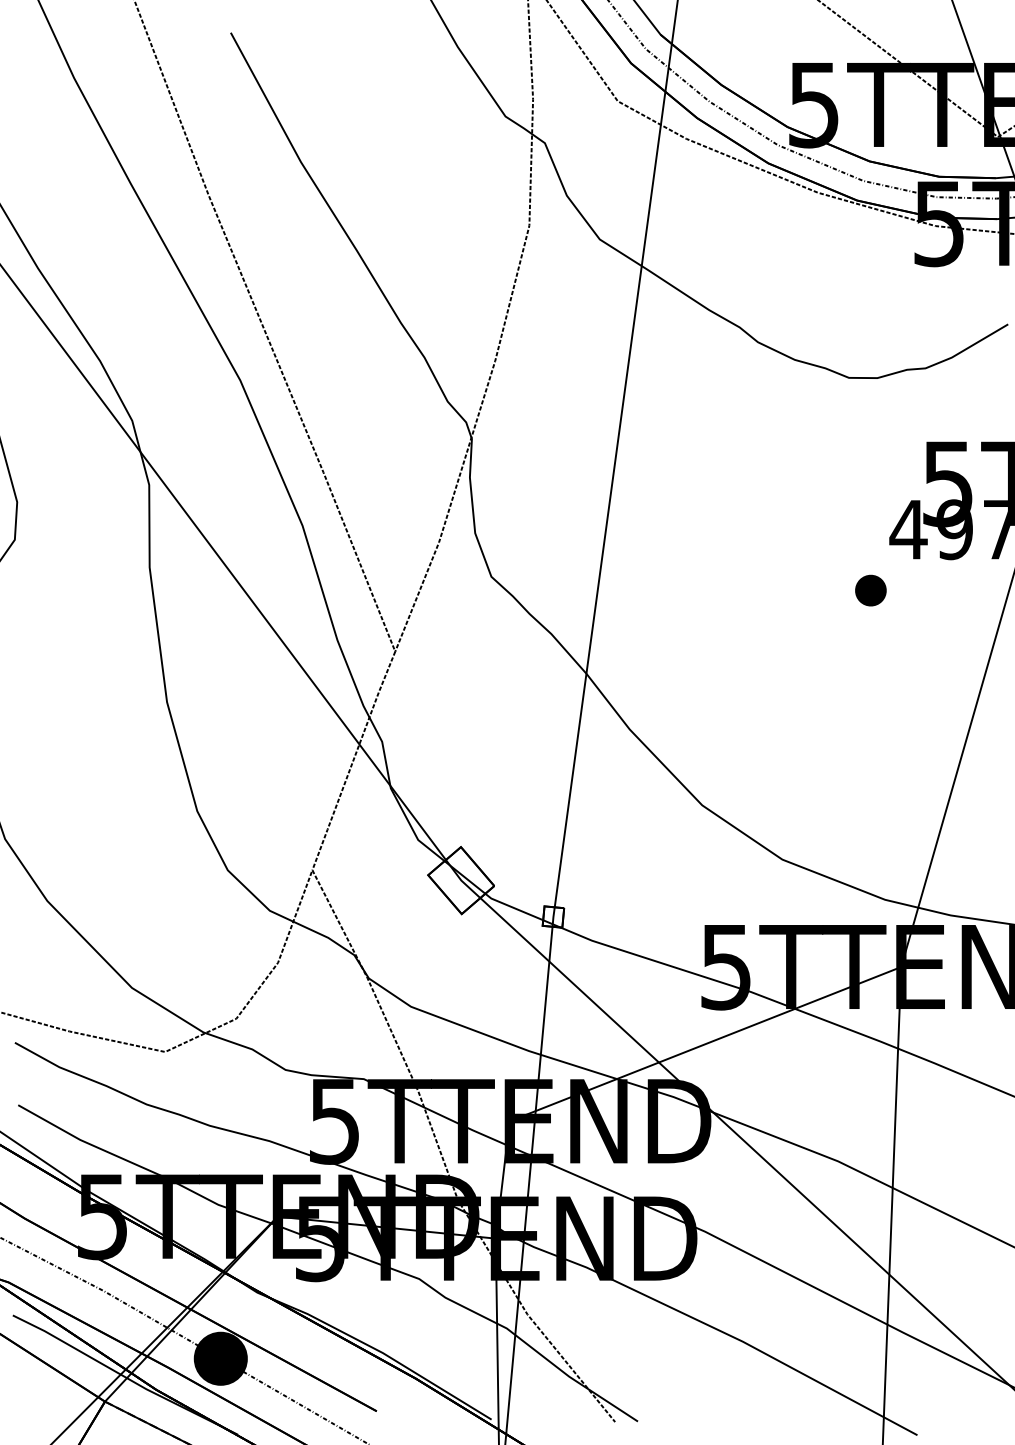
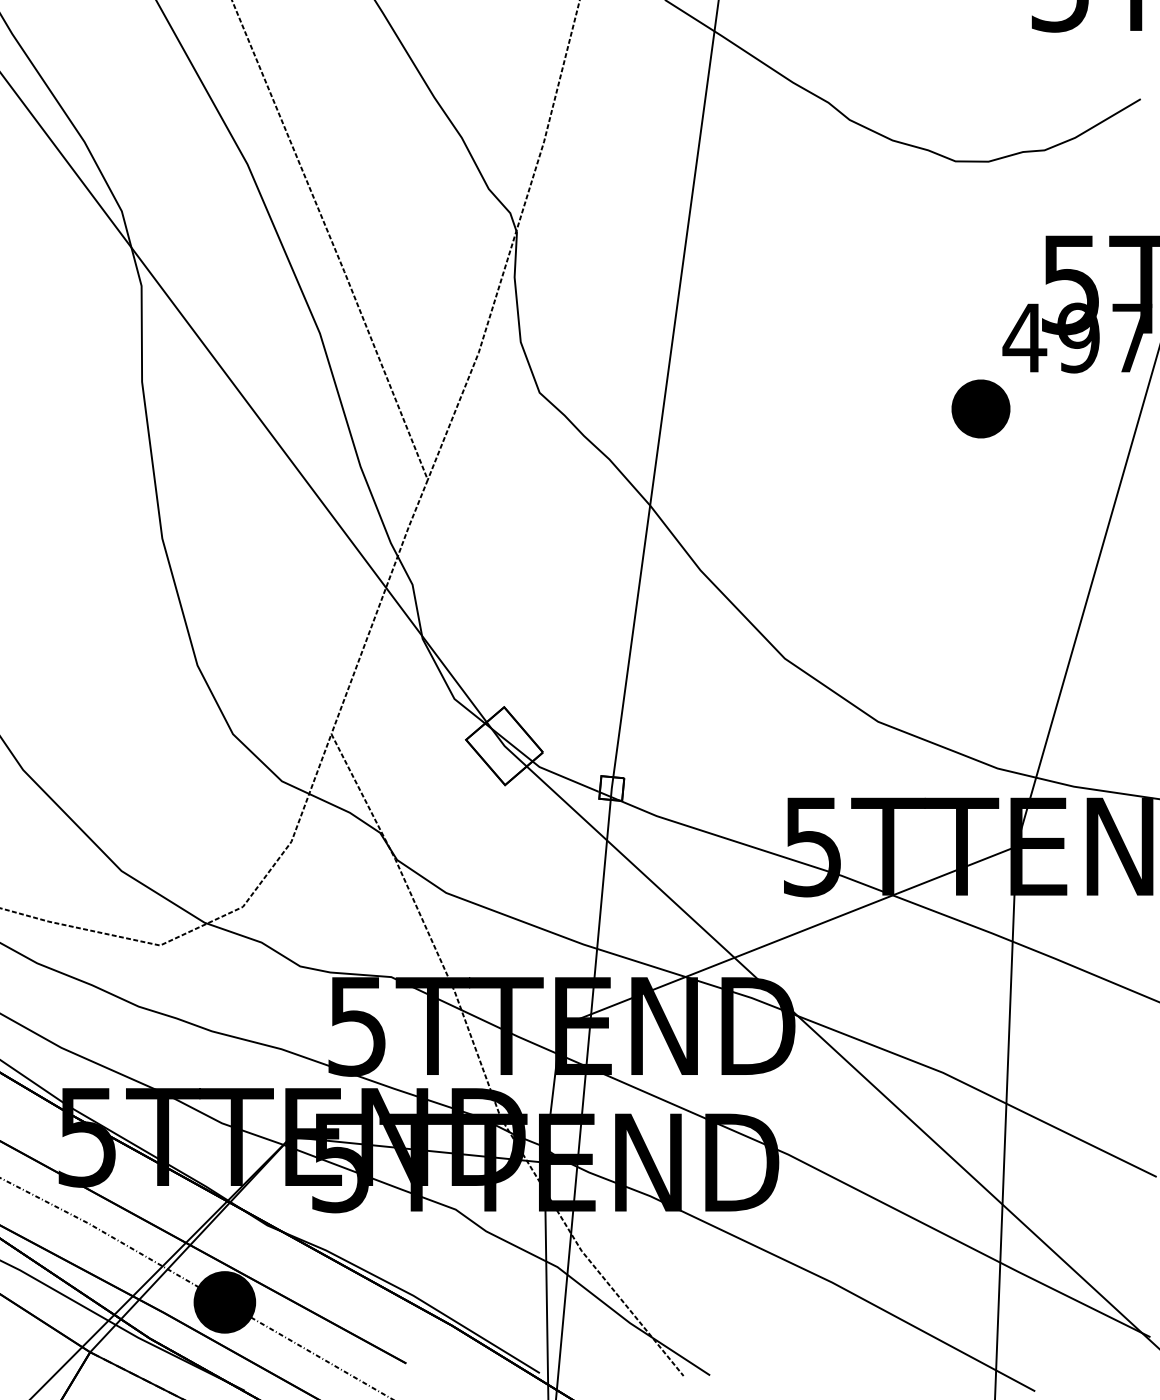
part: (870, 590) -> (980, 408), size x1.6

